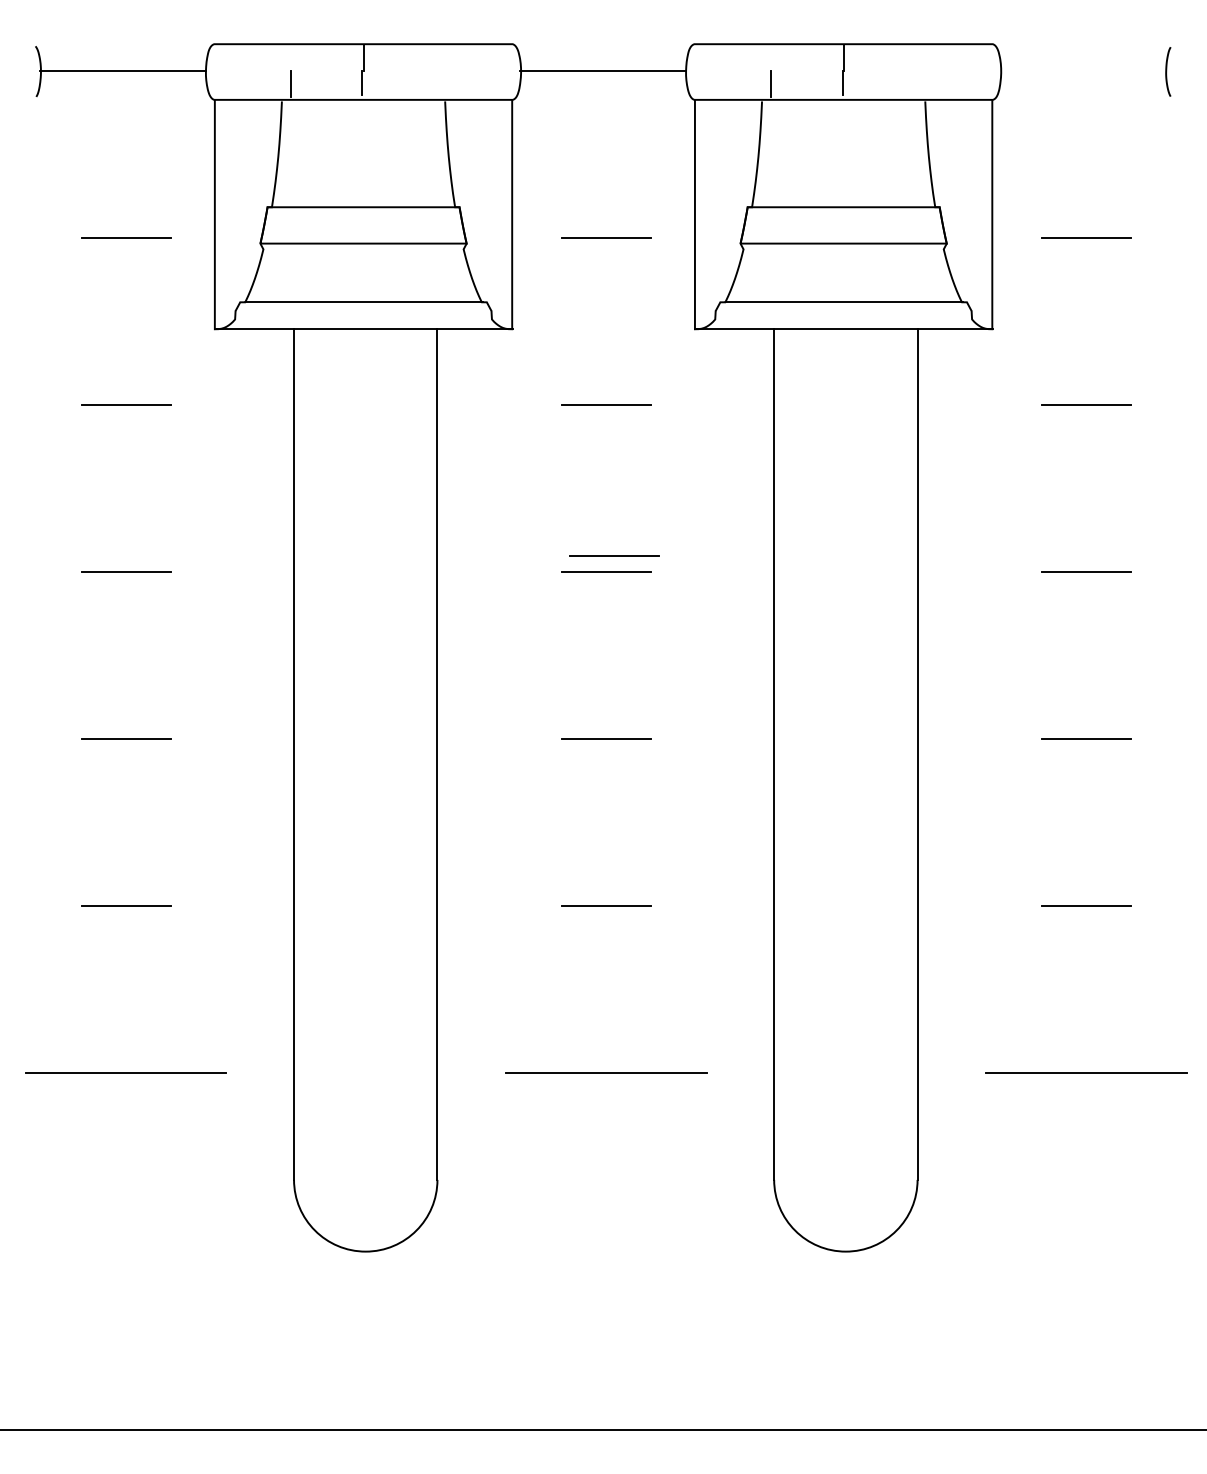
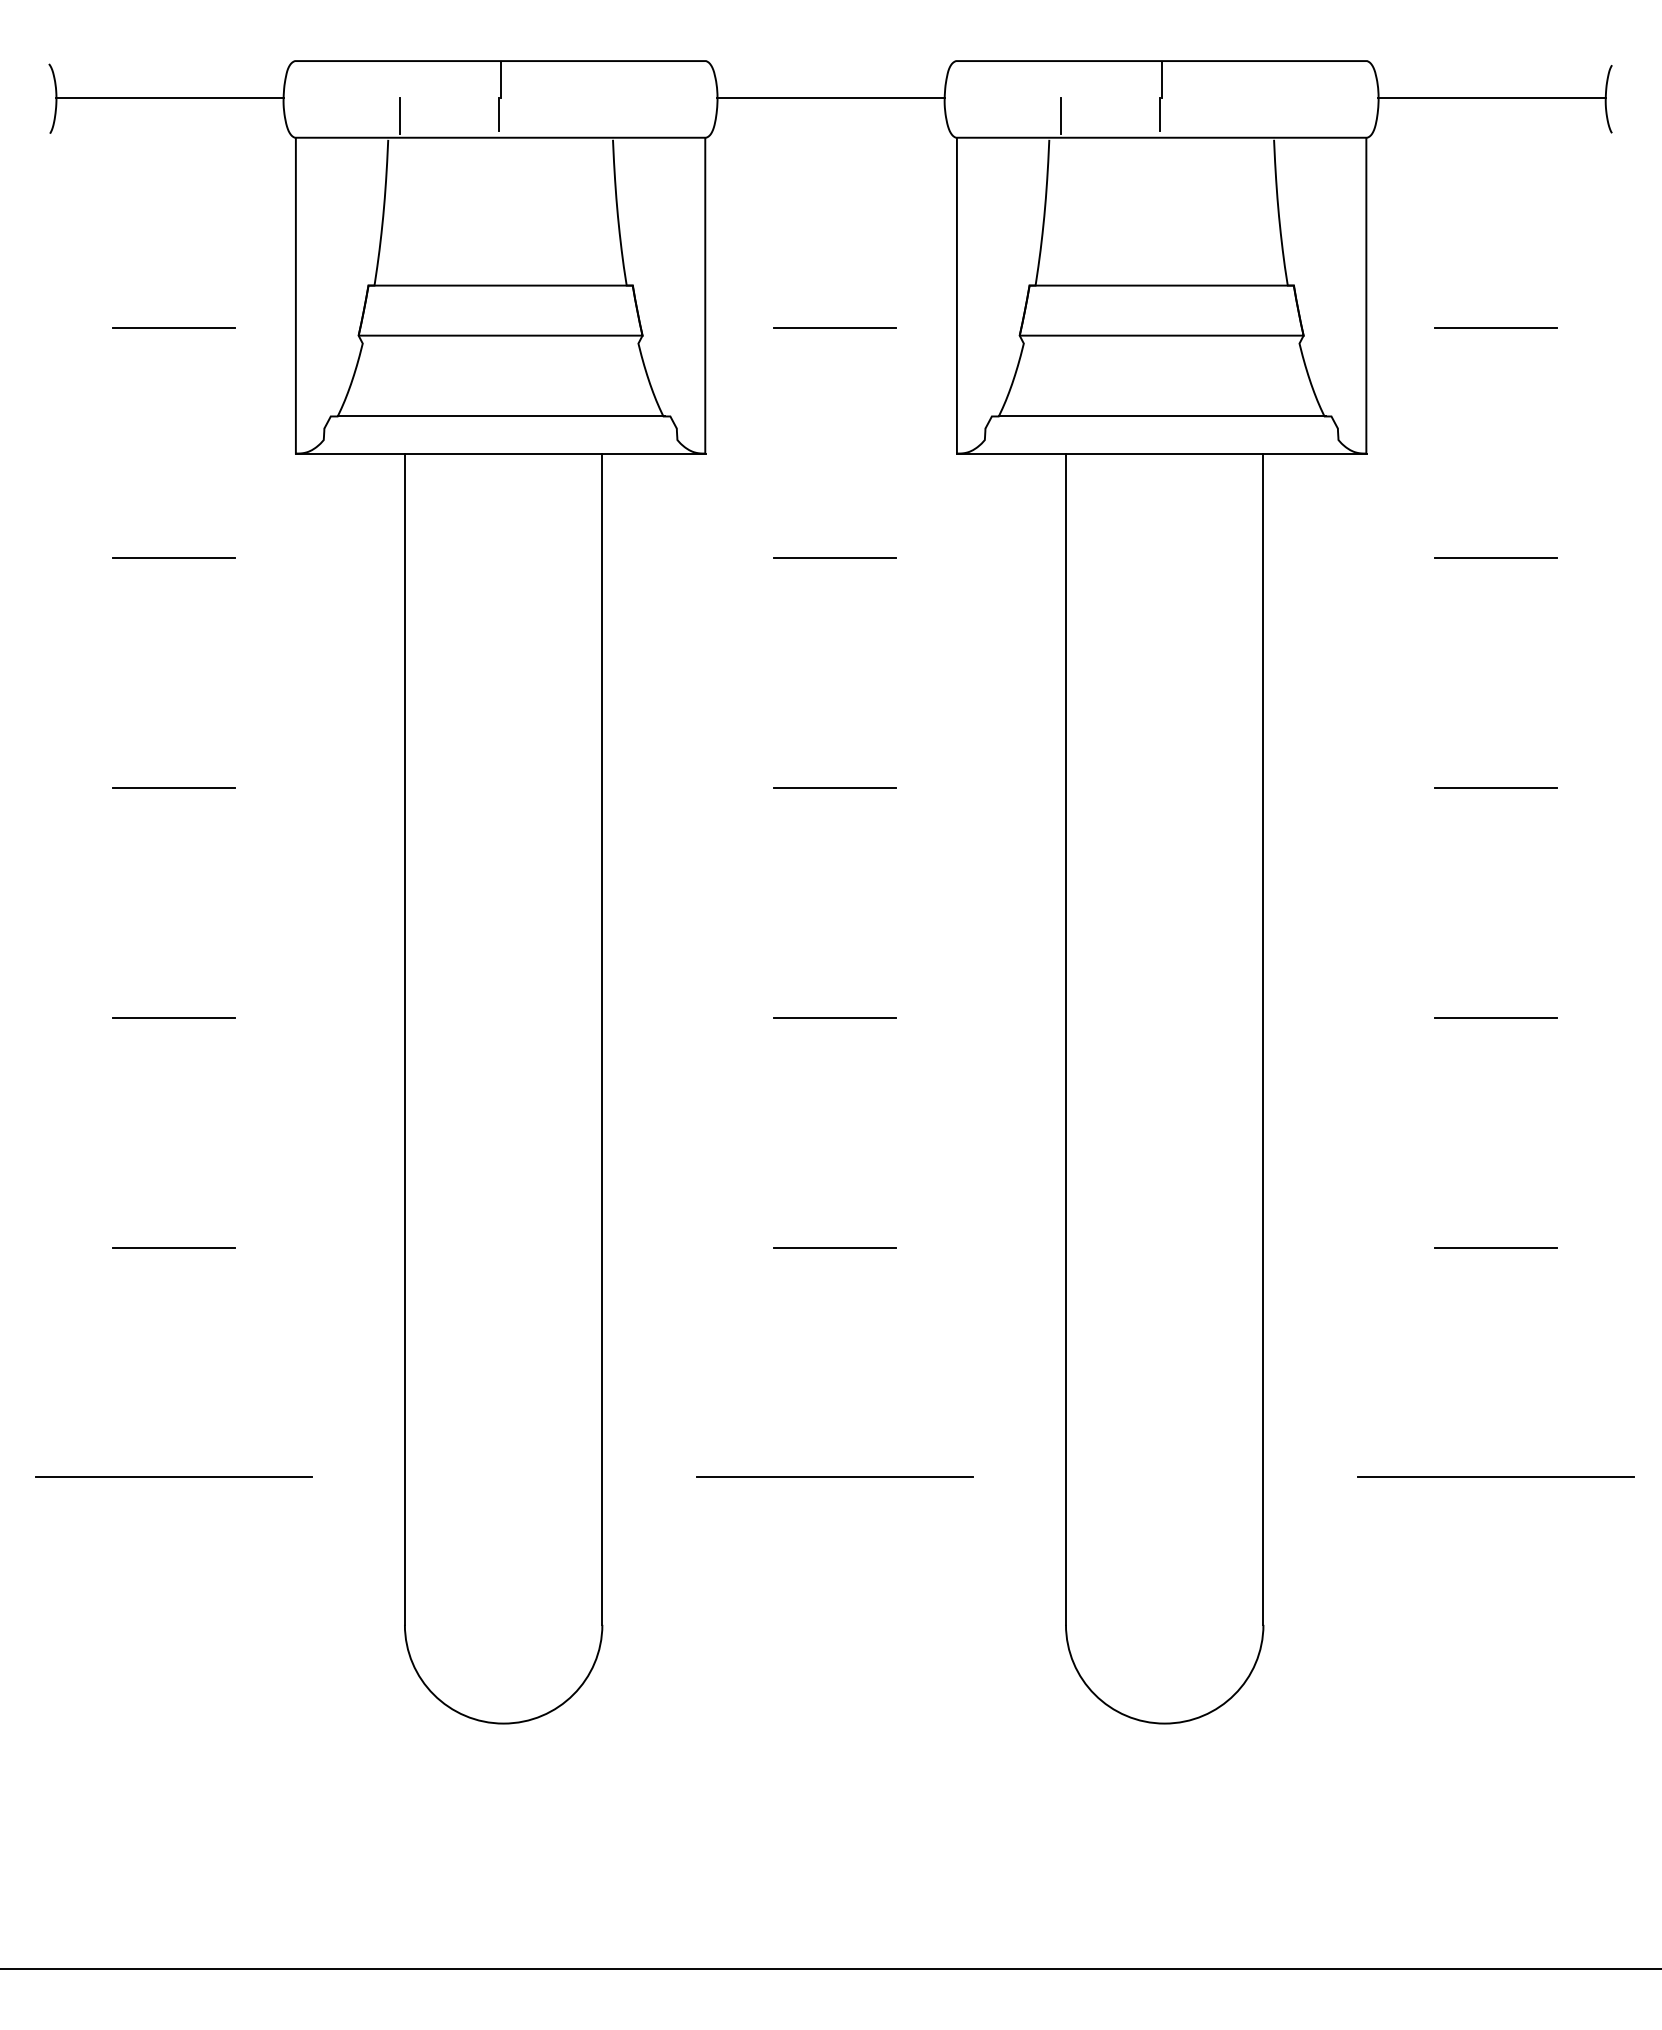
line: (1083, 71) -> (1491, 98), added
line: (614, 555) -> (846, 765), removed

